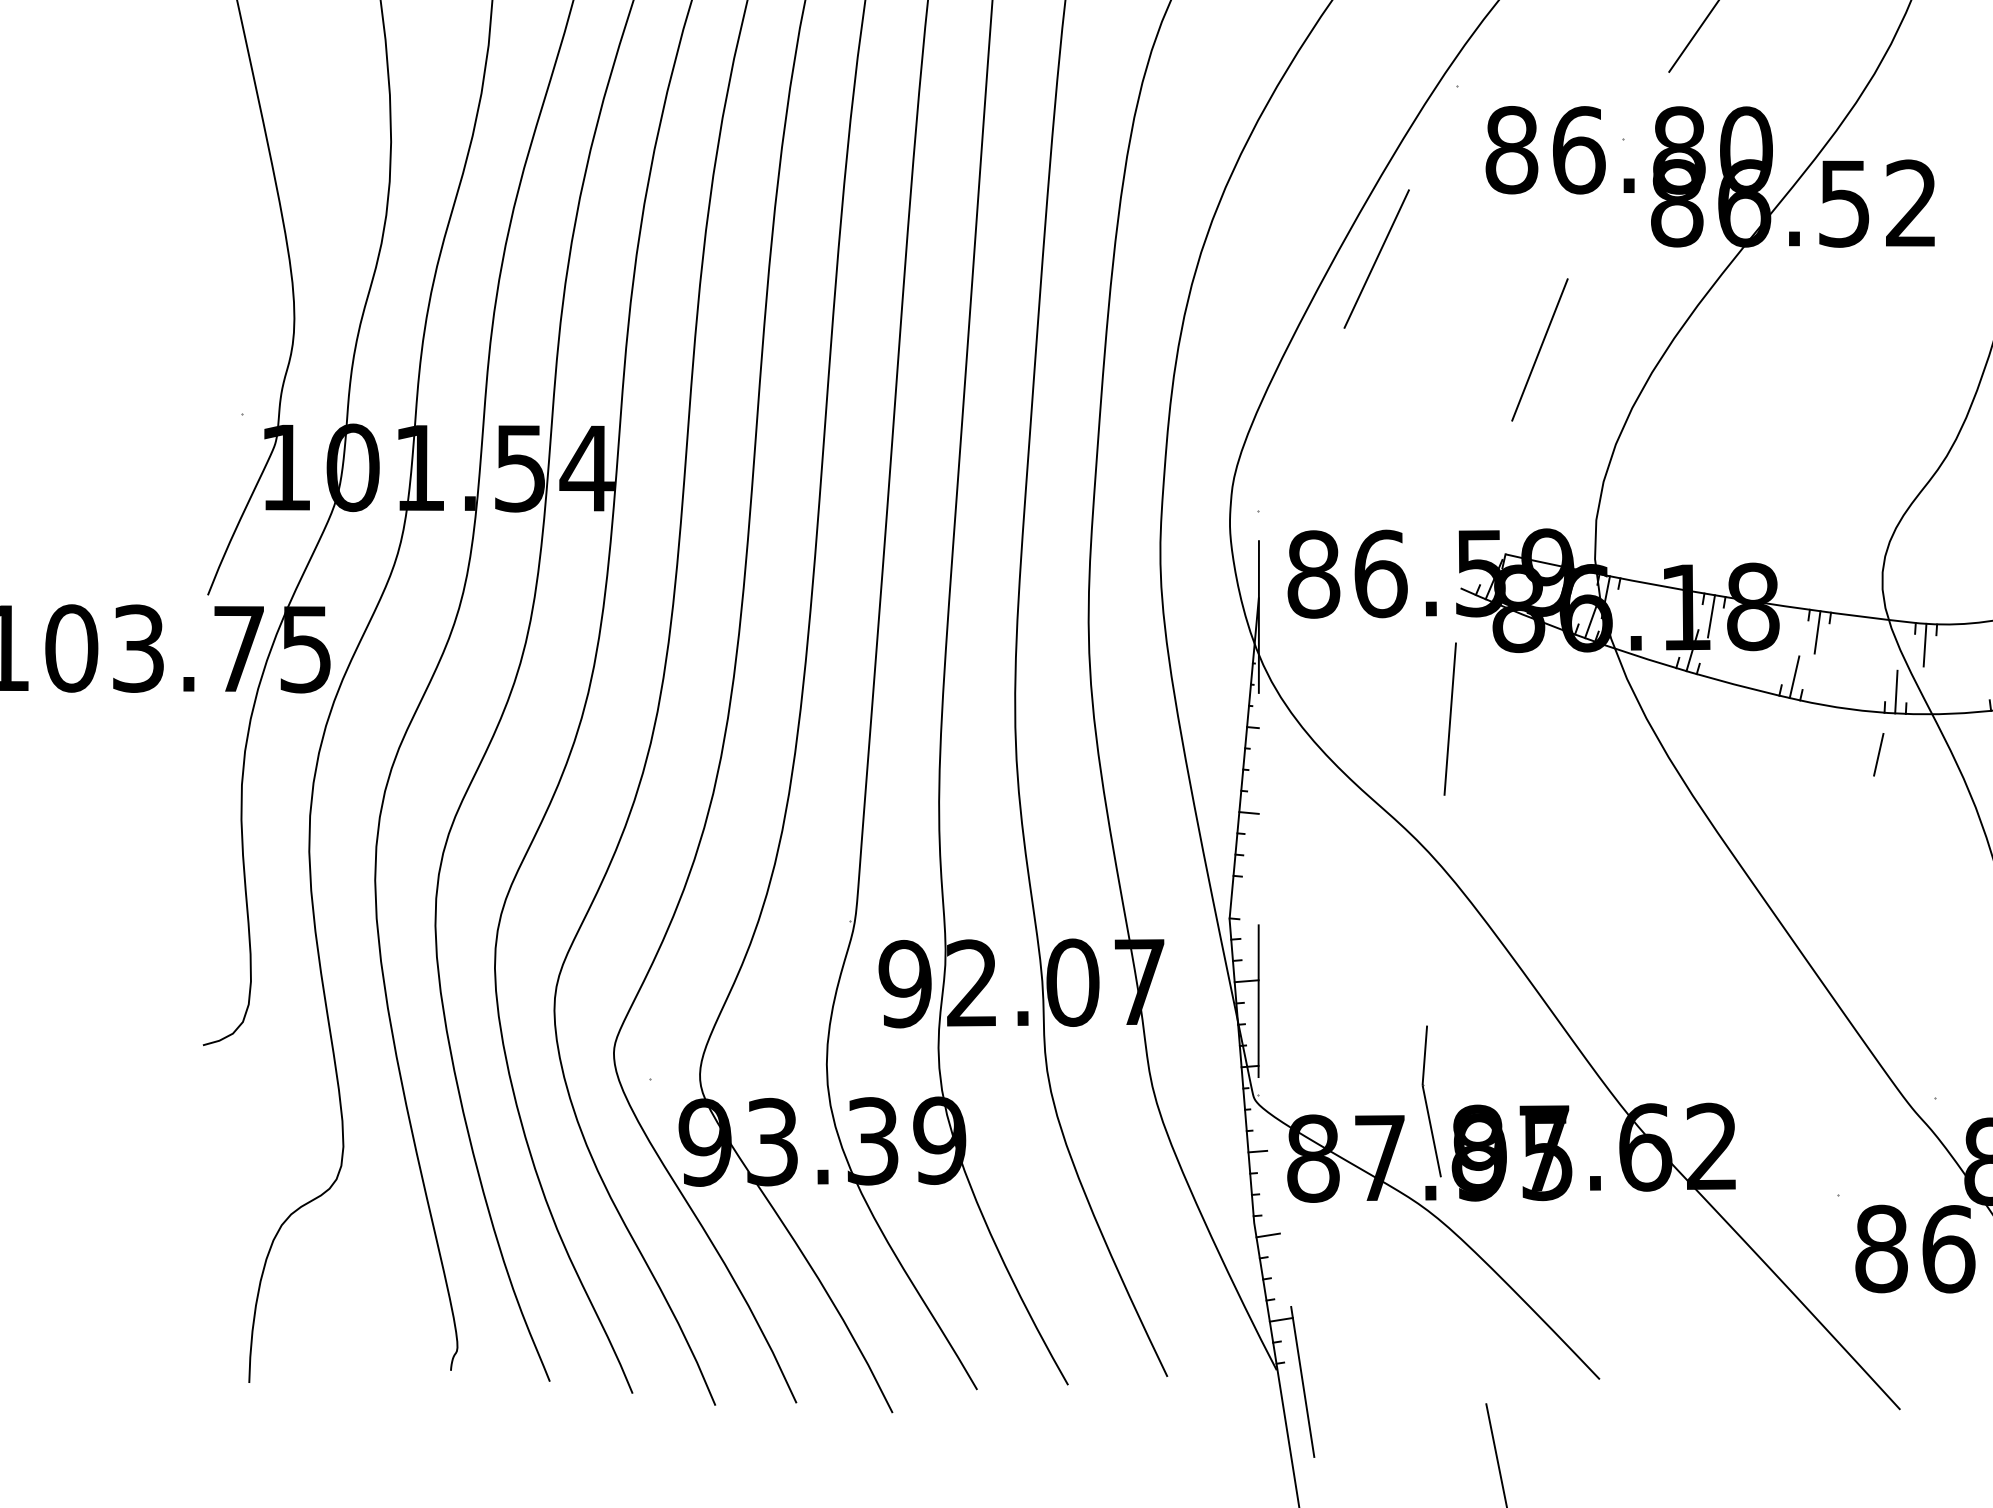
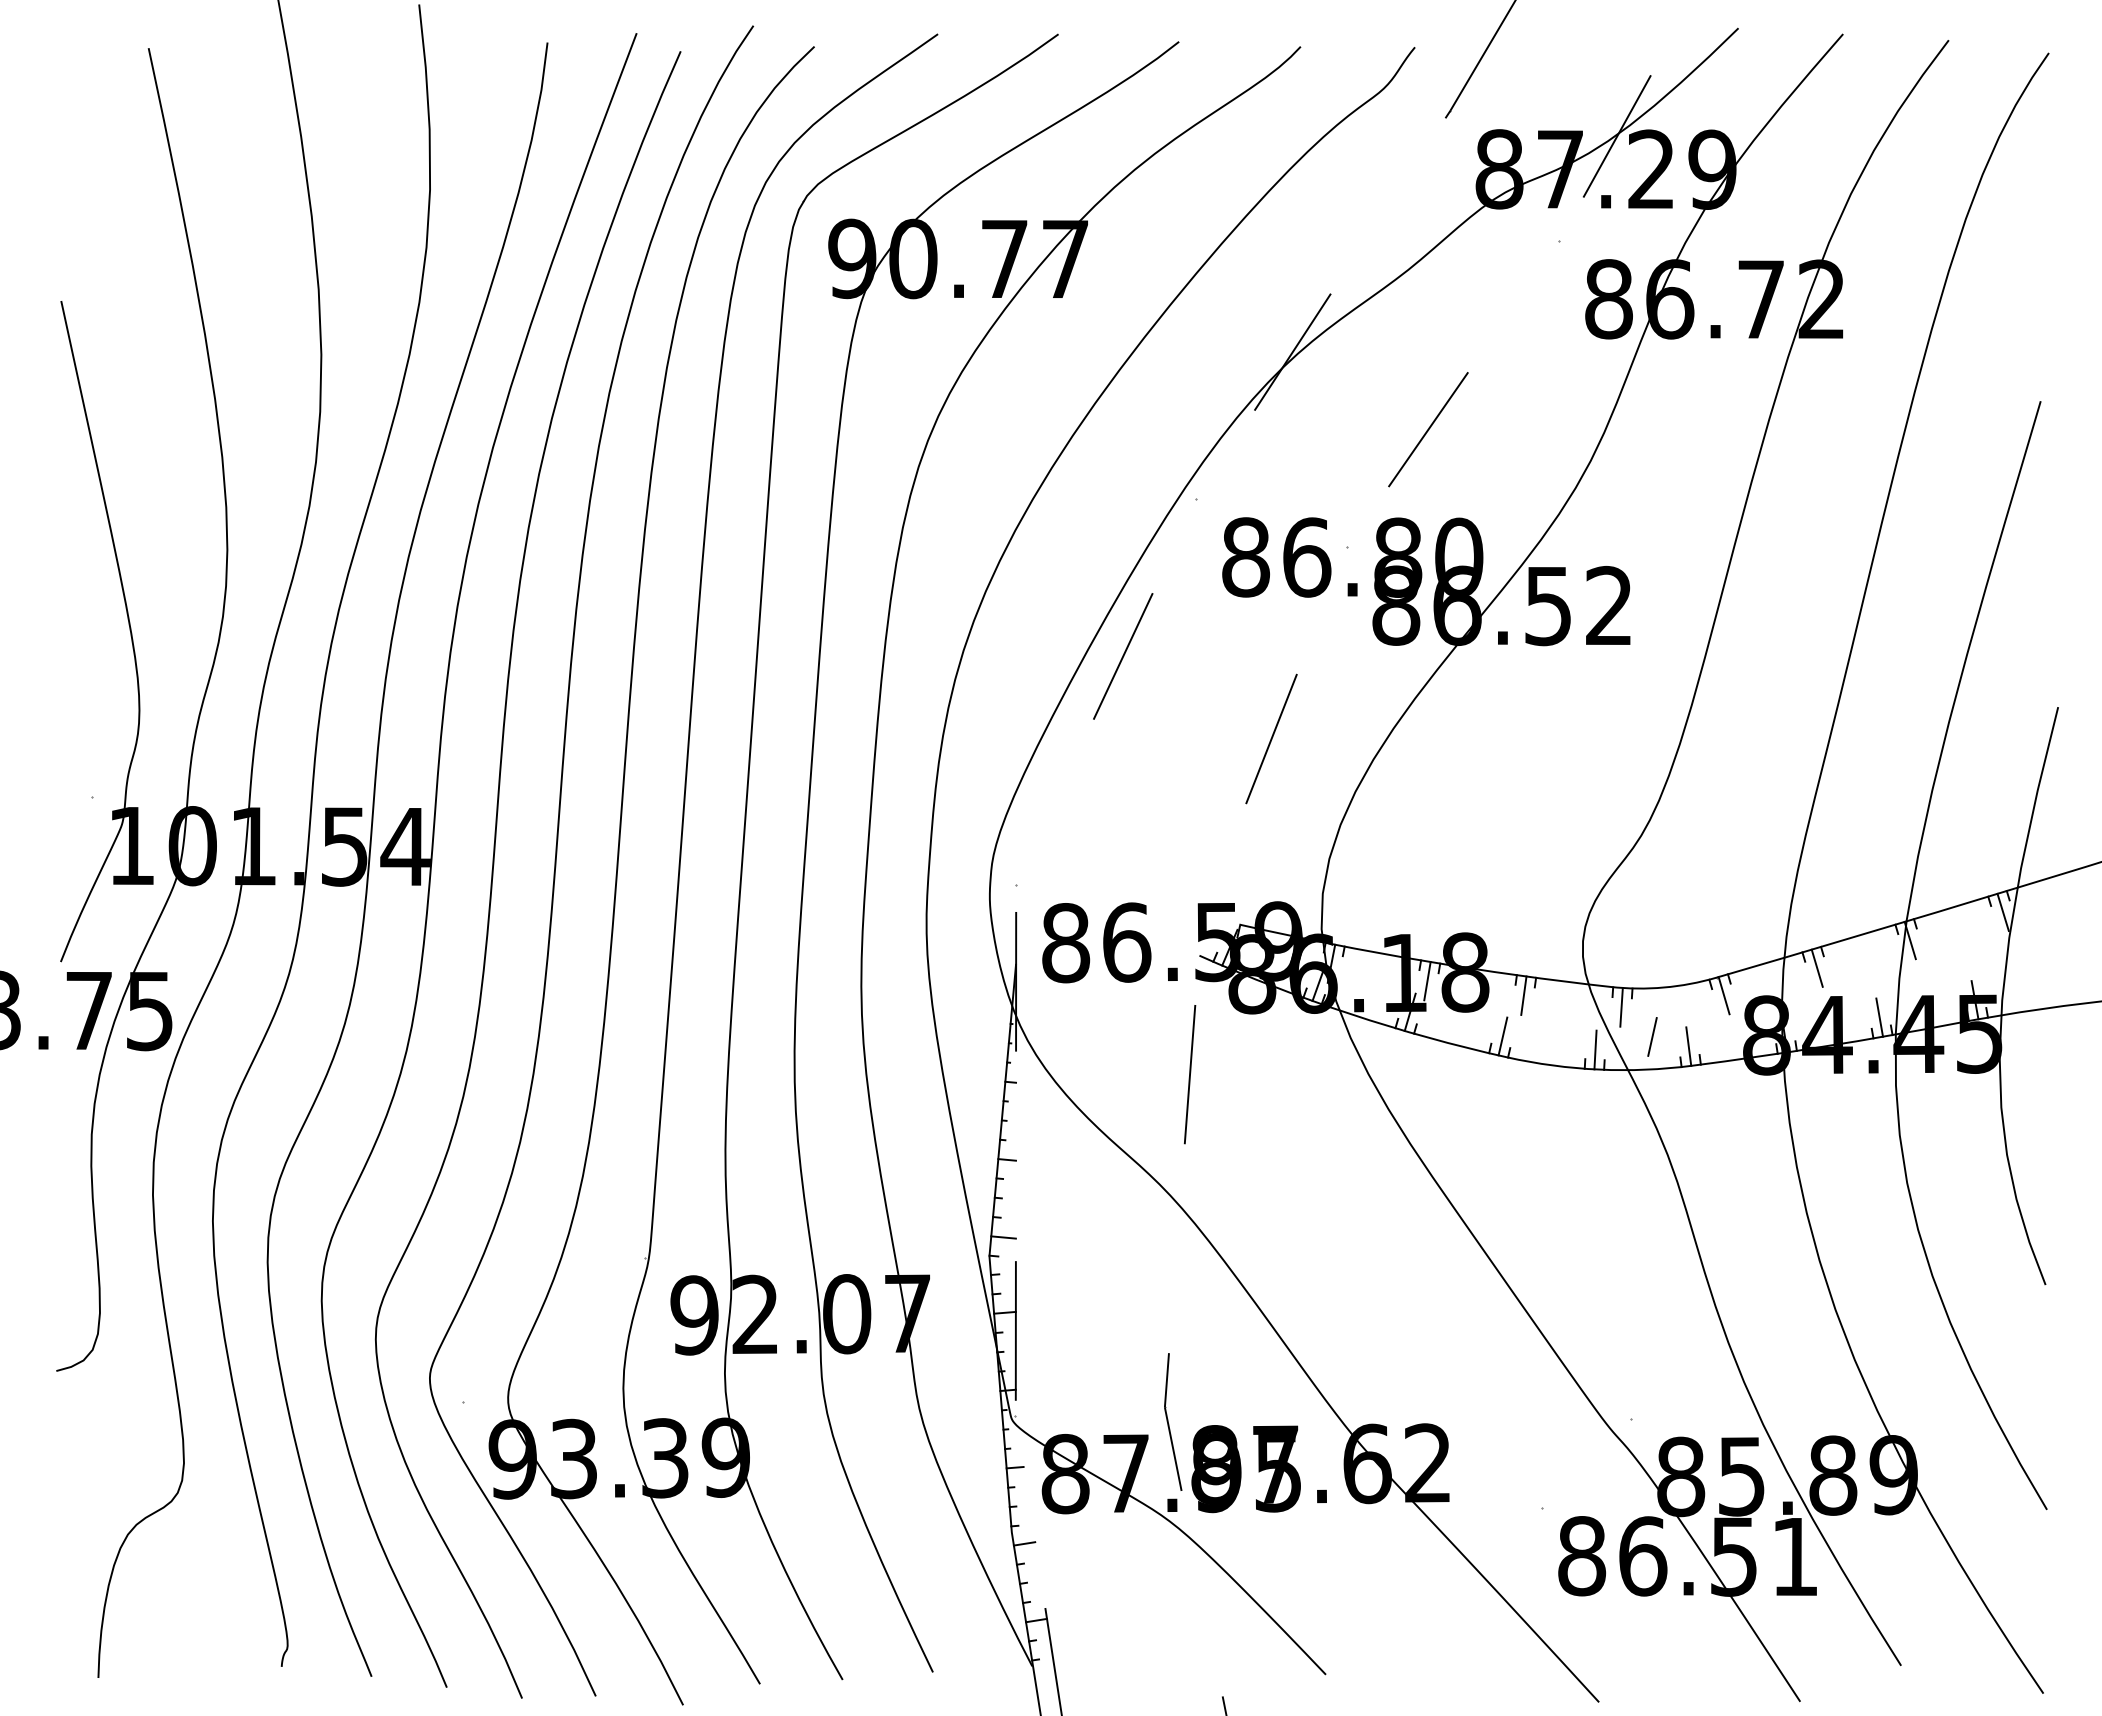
line: (1878, 754) -> (1652, 1036), moved
line: (1245, 898) -> (1003, 1237), added

